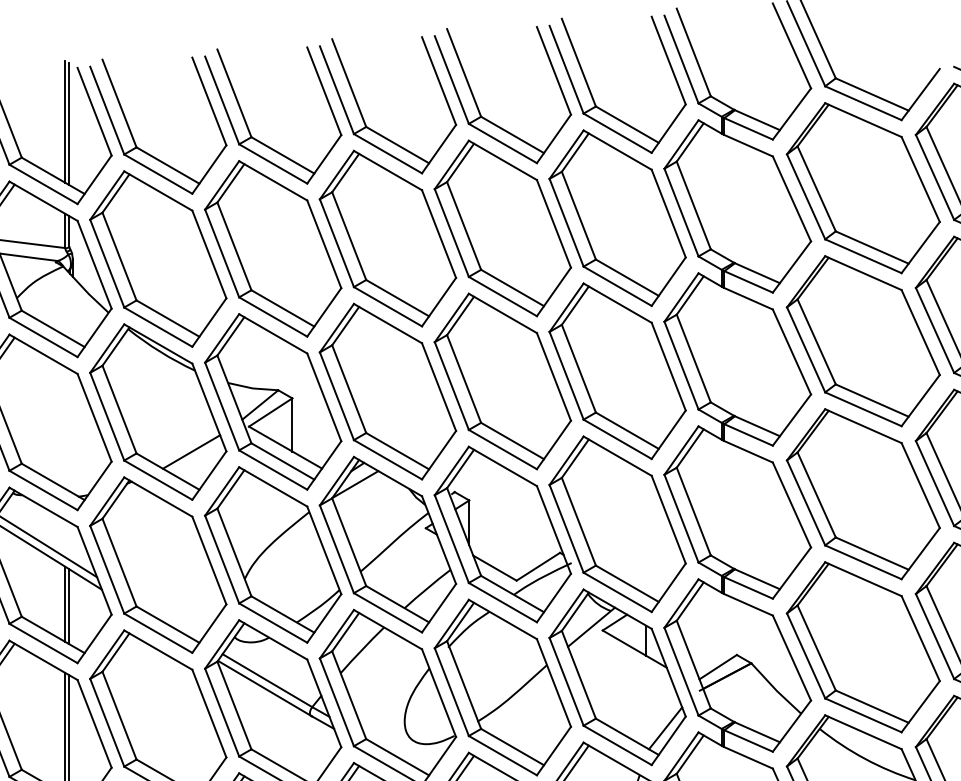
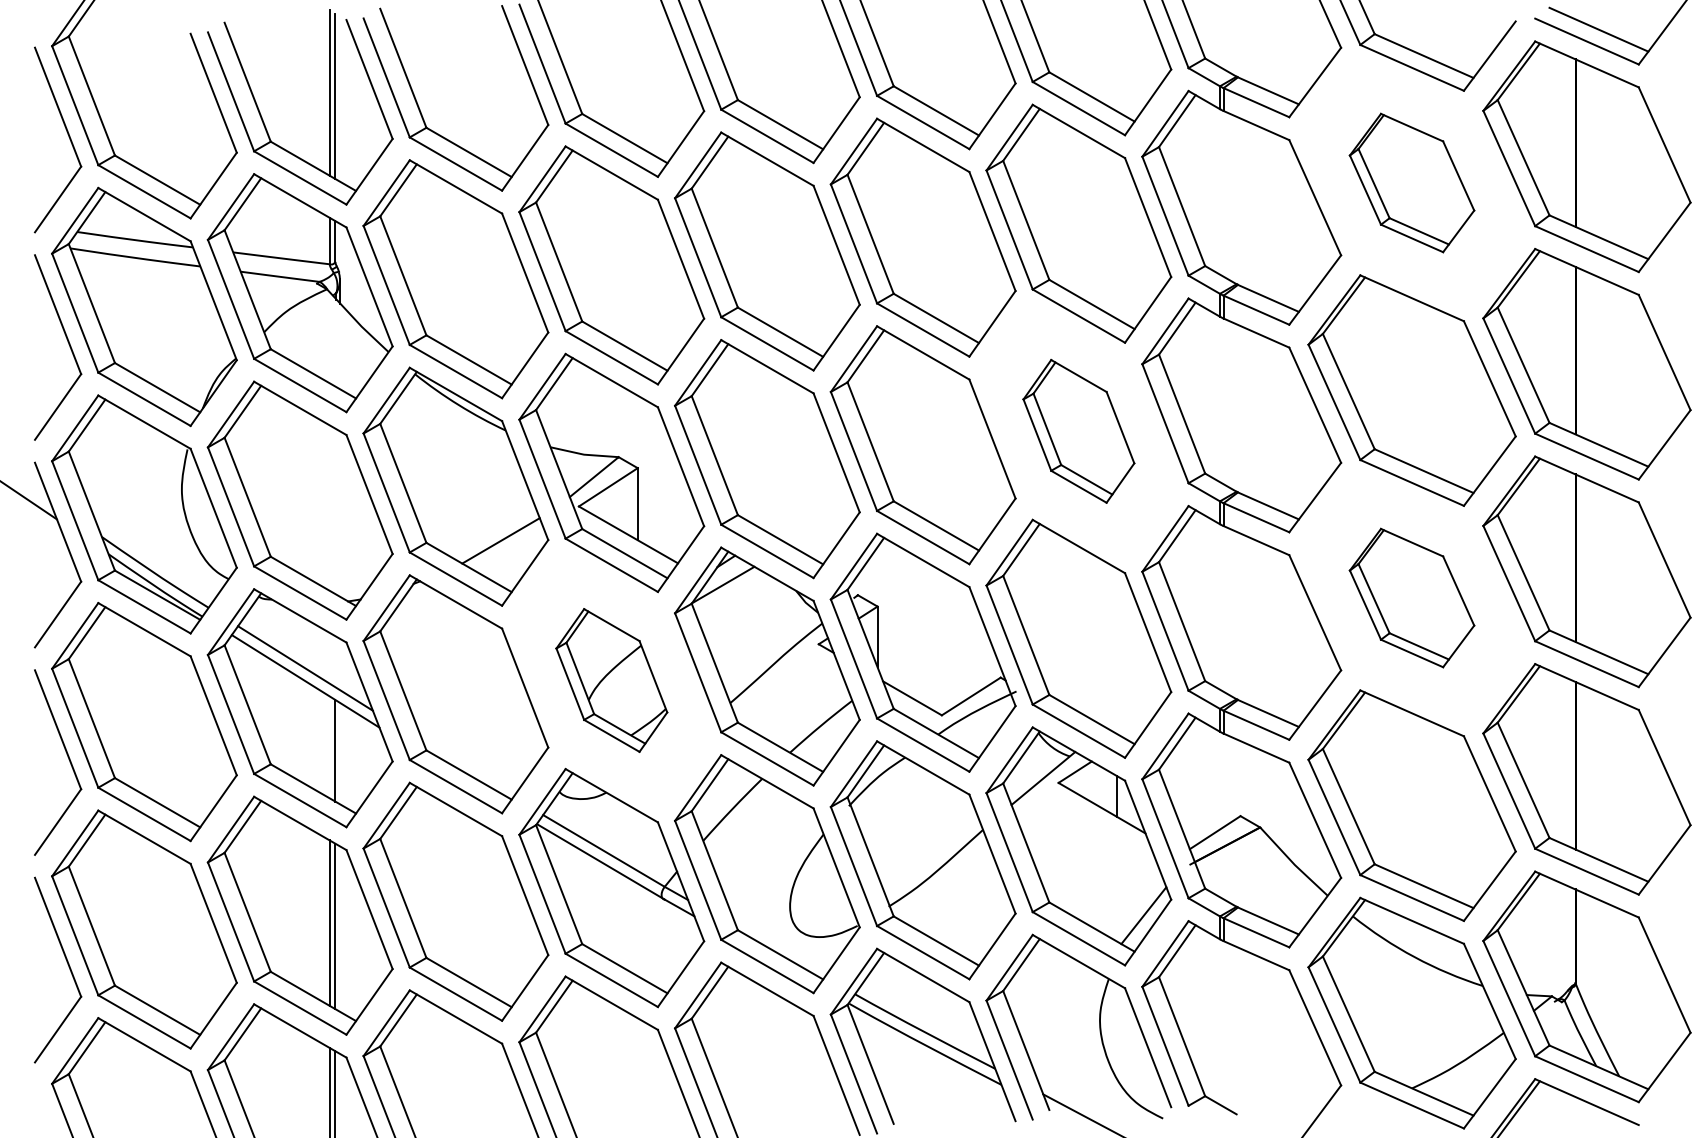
part: (862, 187) -> (1411, 182), size x0.6
part: (617, 371) -> (1078, 431), size x0.6
part: (862, 493) -> (1411, 597), size x0.6
part: (273, 554) -> (611, 680), size x0.6
line: (65, 604) -> (329, 747), removed

